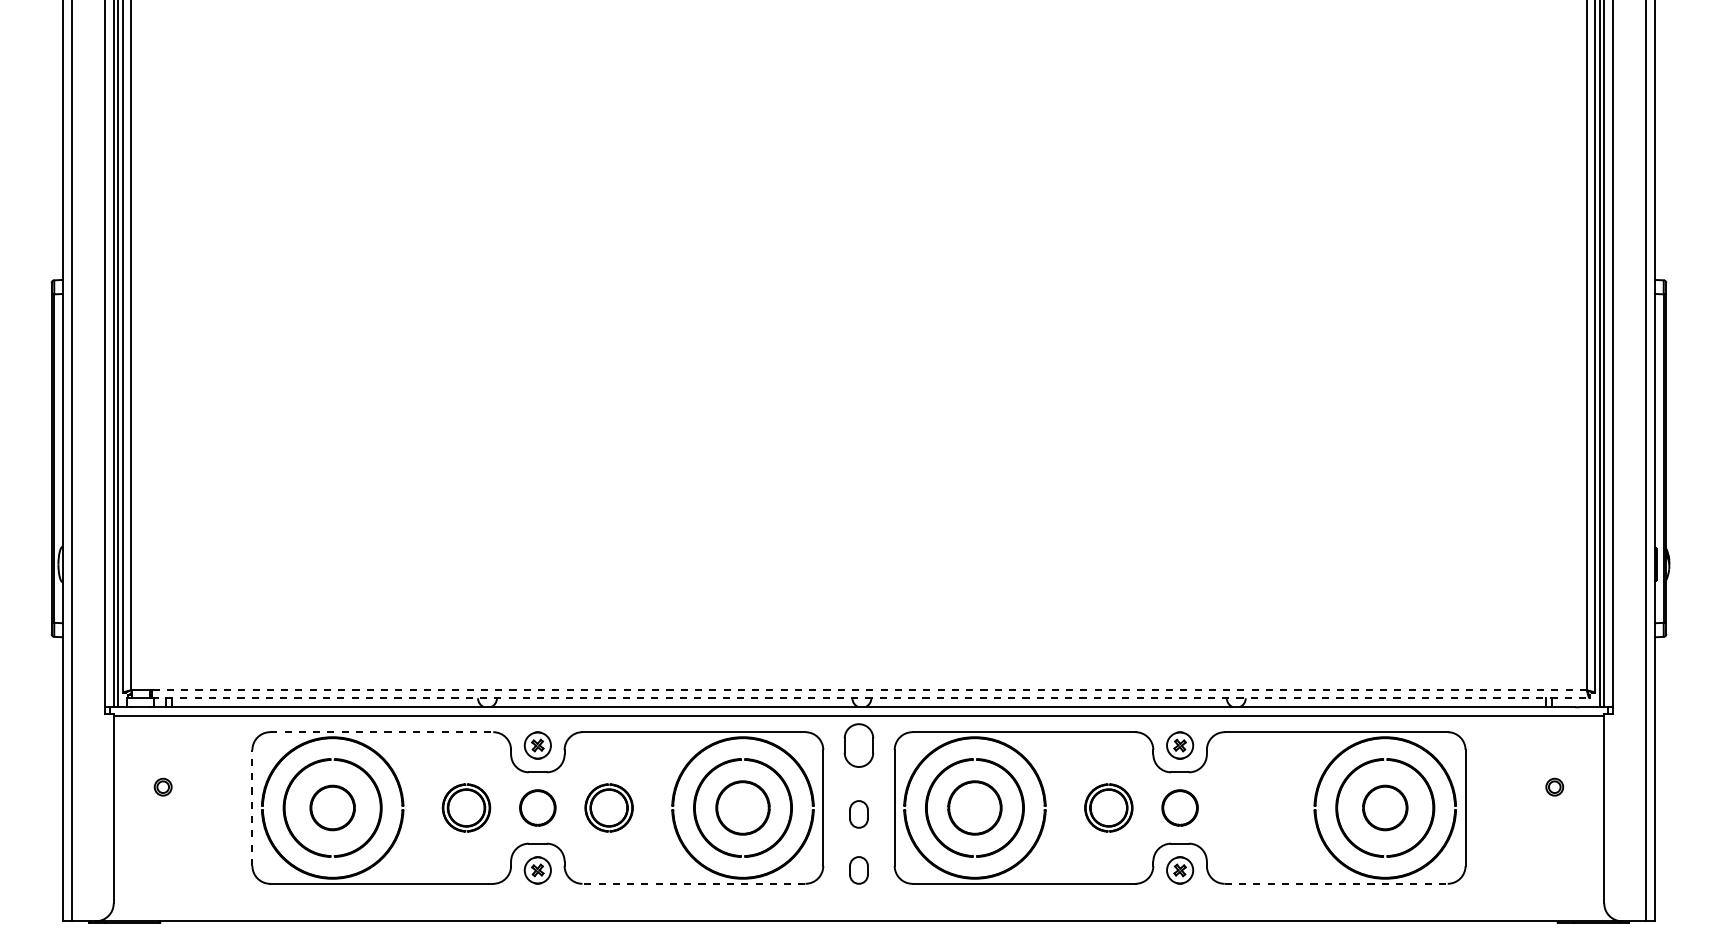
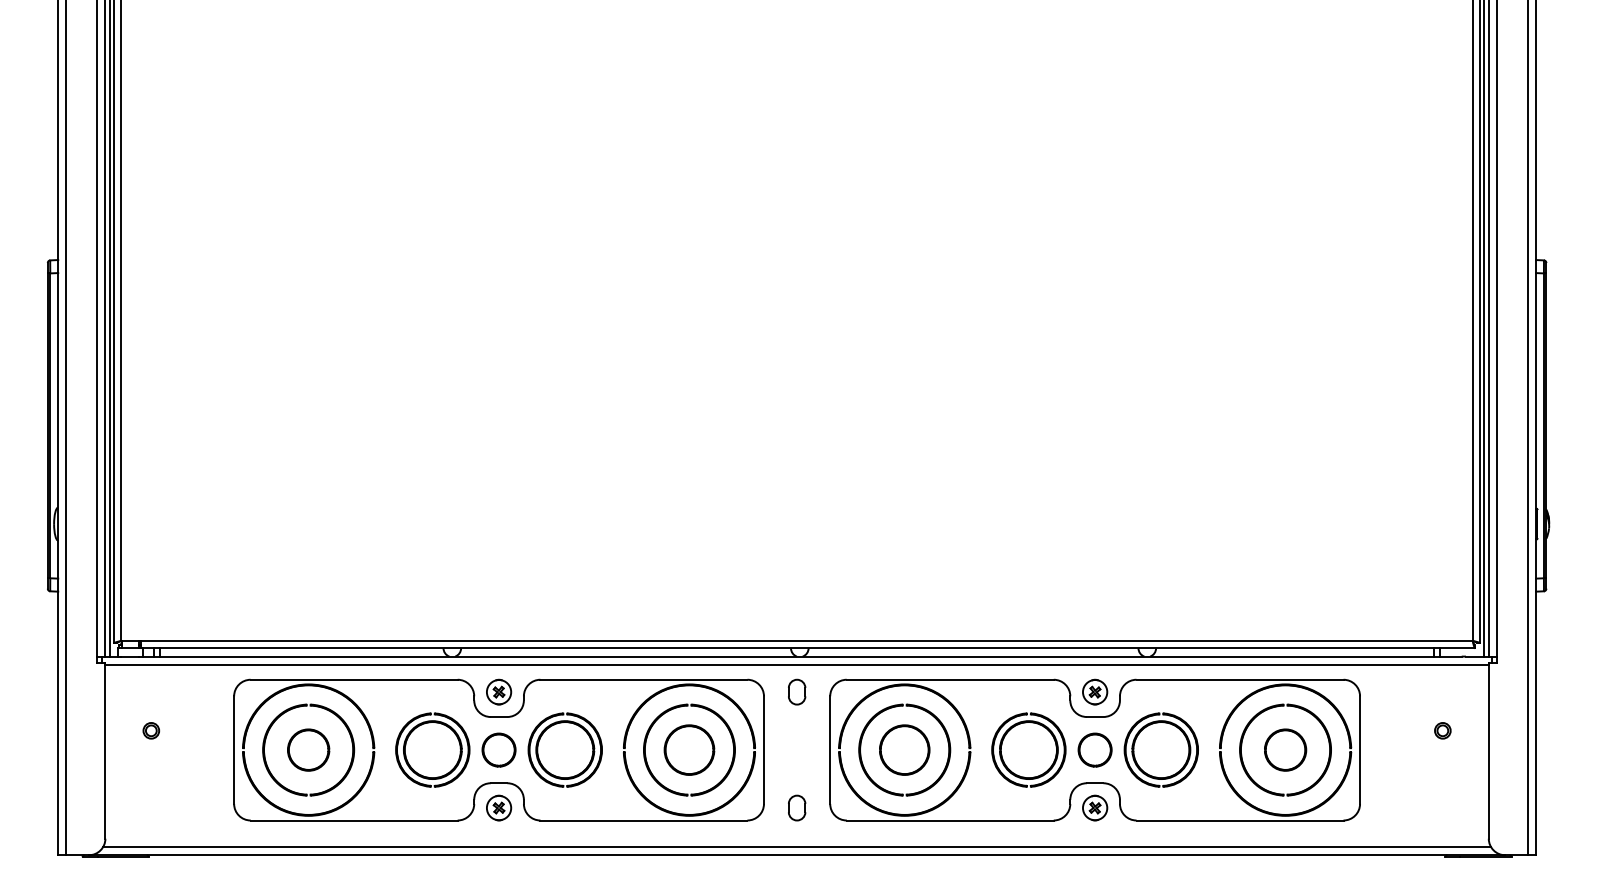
line: (869, 690) -> (806, 641), dashed -> solid
line: (870, 698) -> (807, 648), dashed -> solid
line: (381, 732) -> (353, 680), dashed -> solid
part: (858, 745) -> (796, 692), size x0.62
part: (466, 807) -> (432, 749), size x1.67
part: (608, 807) -> (564, 749), size x1.67
part: (1108, 807) -> (1028, 749), size x1.67
part: (1251, 807) -> (1161, 749), added
line: (252, 808) -> (234, 750), dashed -> solid
part: (858, 814) -> (796, 756), removed
line: (693, 883) -> (643, 820), dashed -> solid
line: (1336, 883) -> (1240, 820), dashed -> solid
line: (858, 912) -> (796, 847), added

